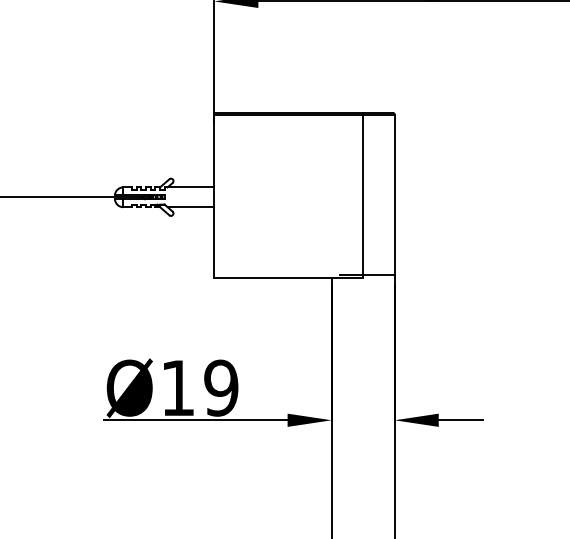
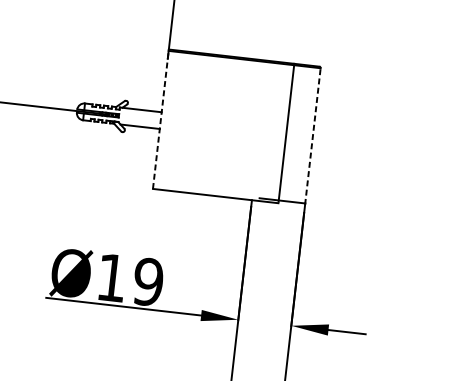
line: (214, 195) -> (161, 119), solid -> dashed
line: (394, 195) -> (312, 136), solid -> dashed

